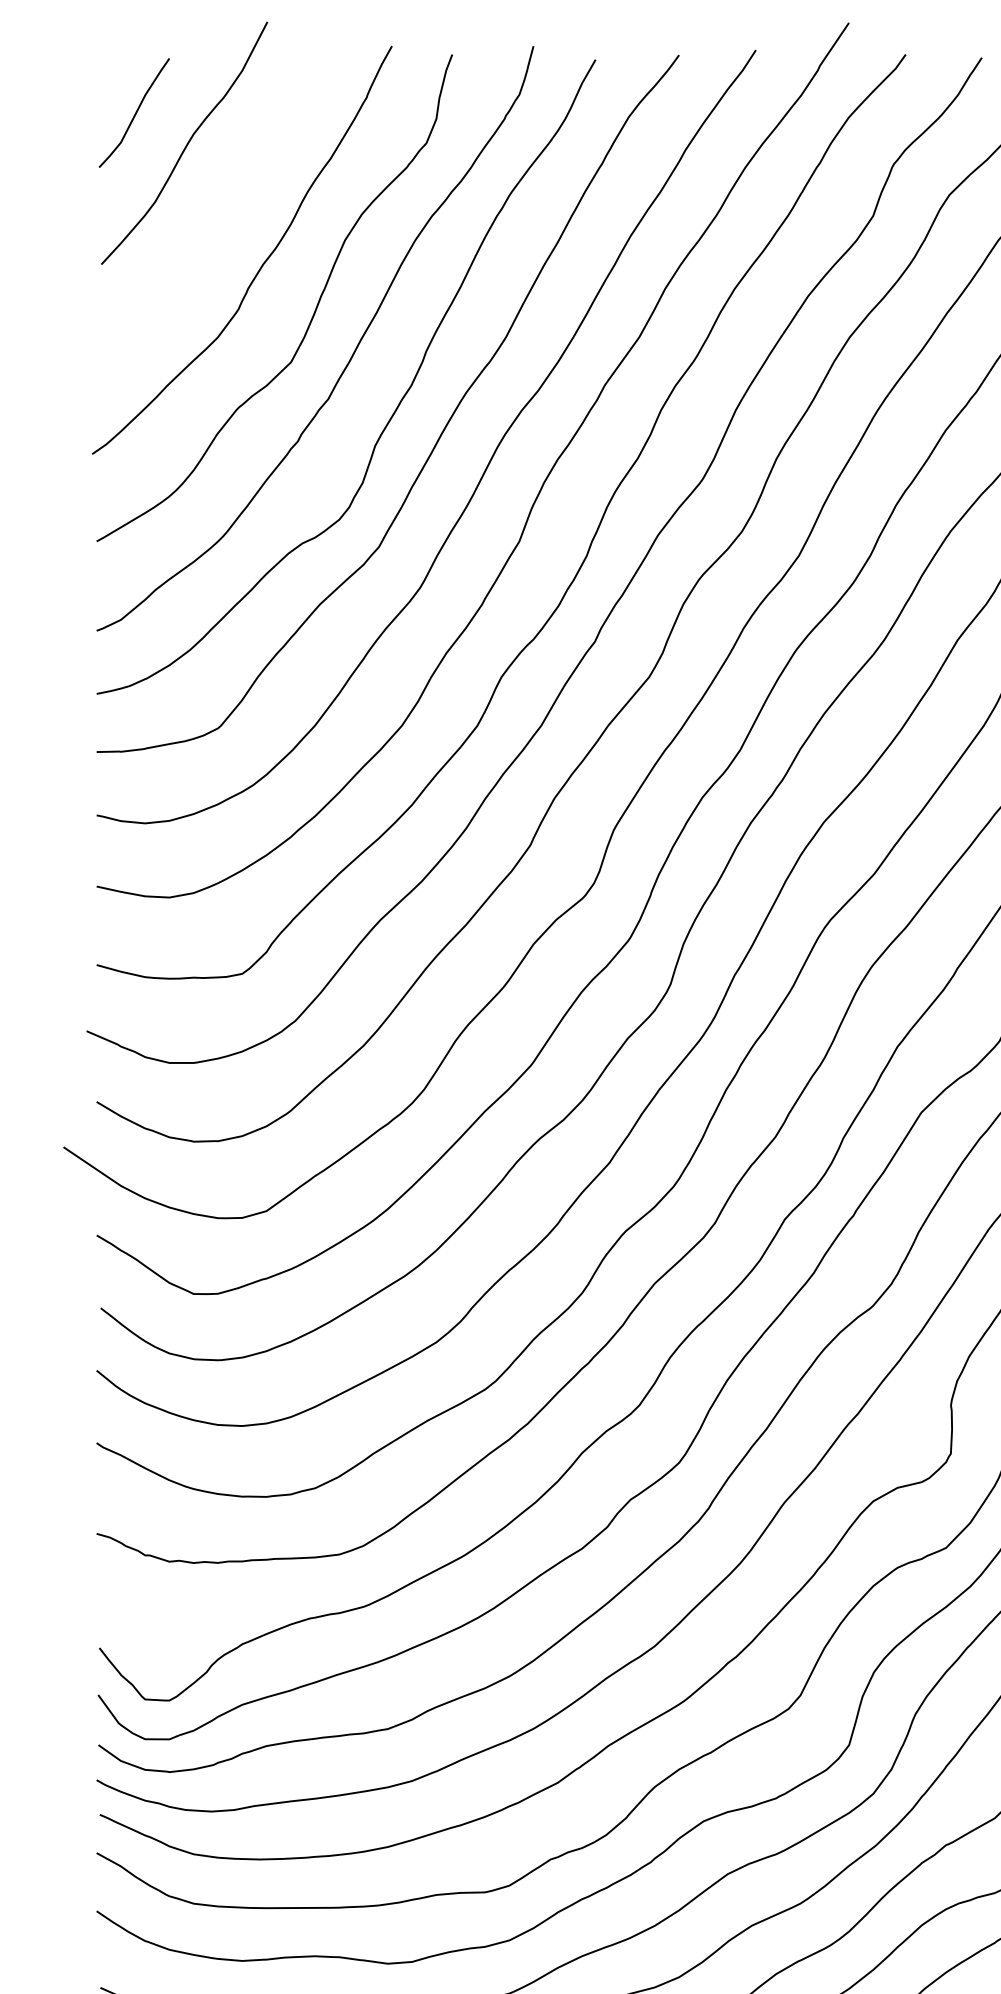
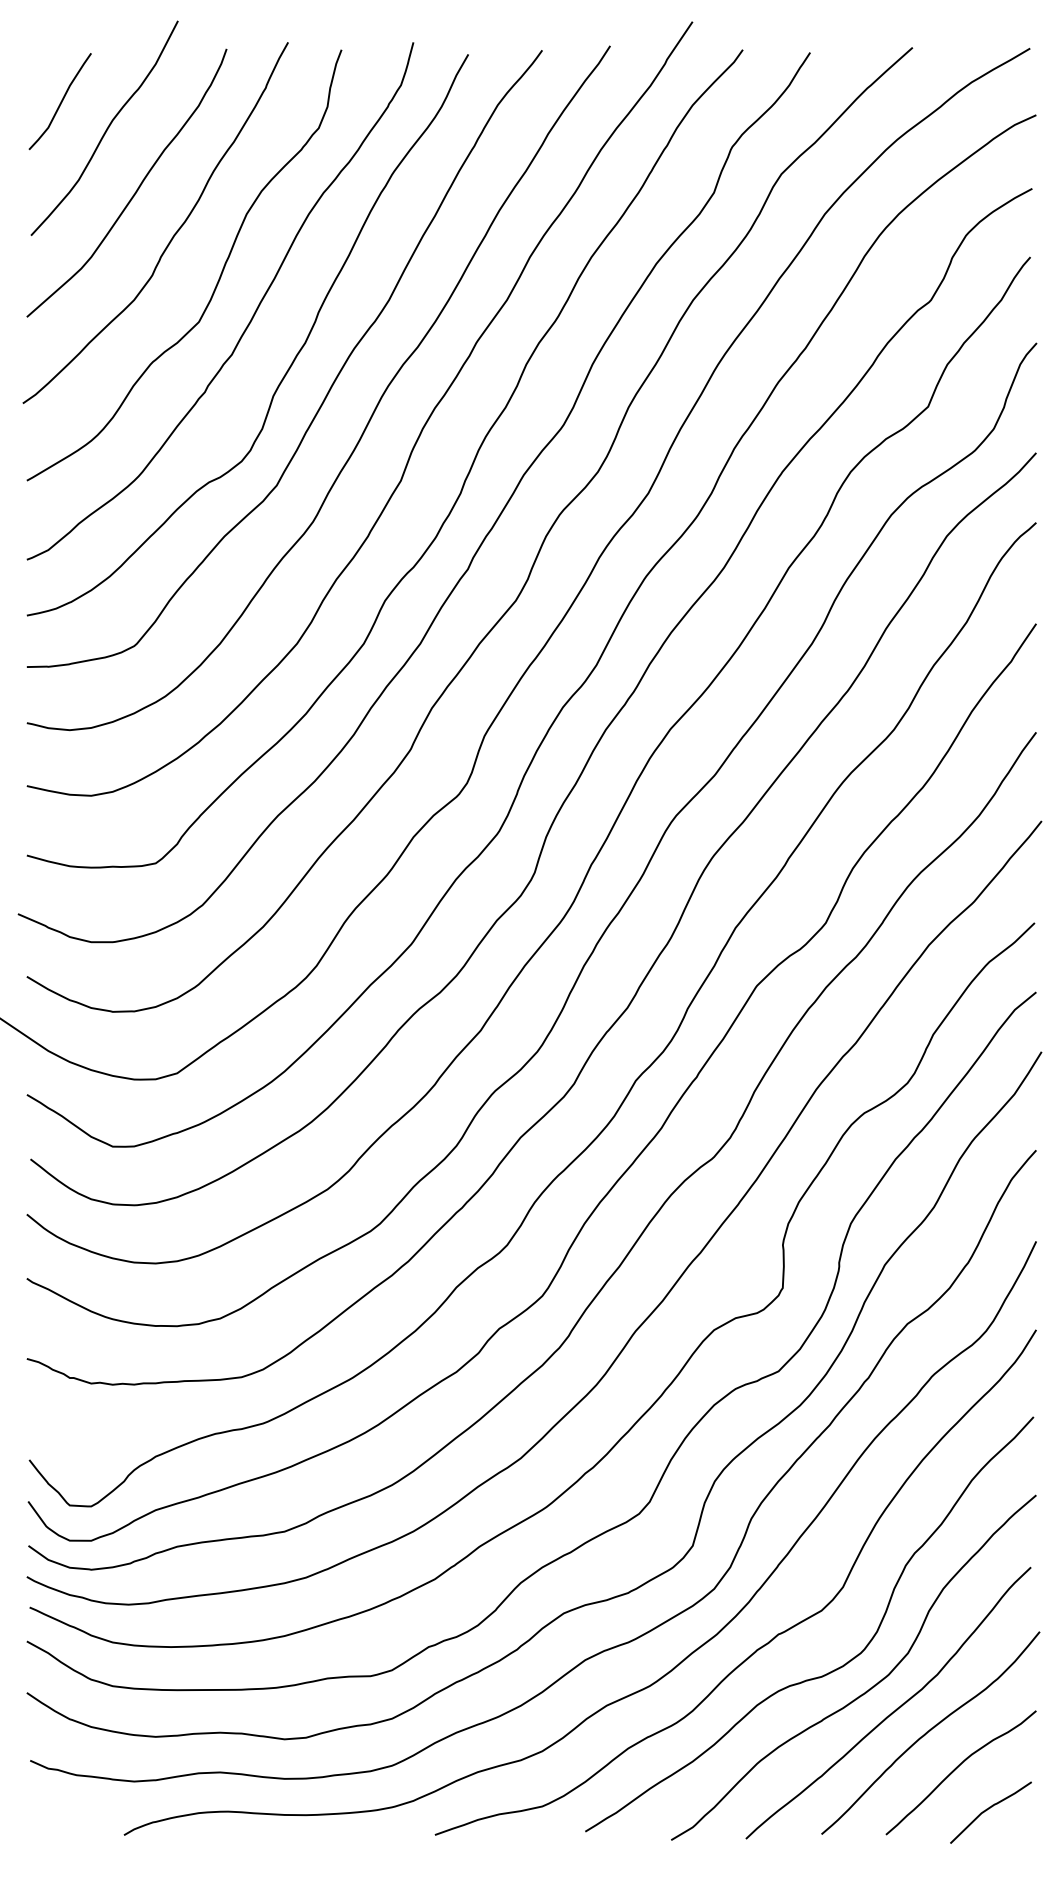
curve: (220, 212) -> (136, 189), added

